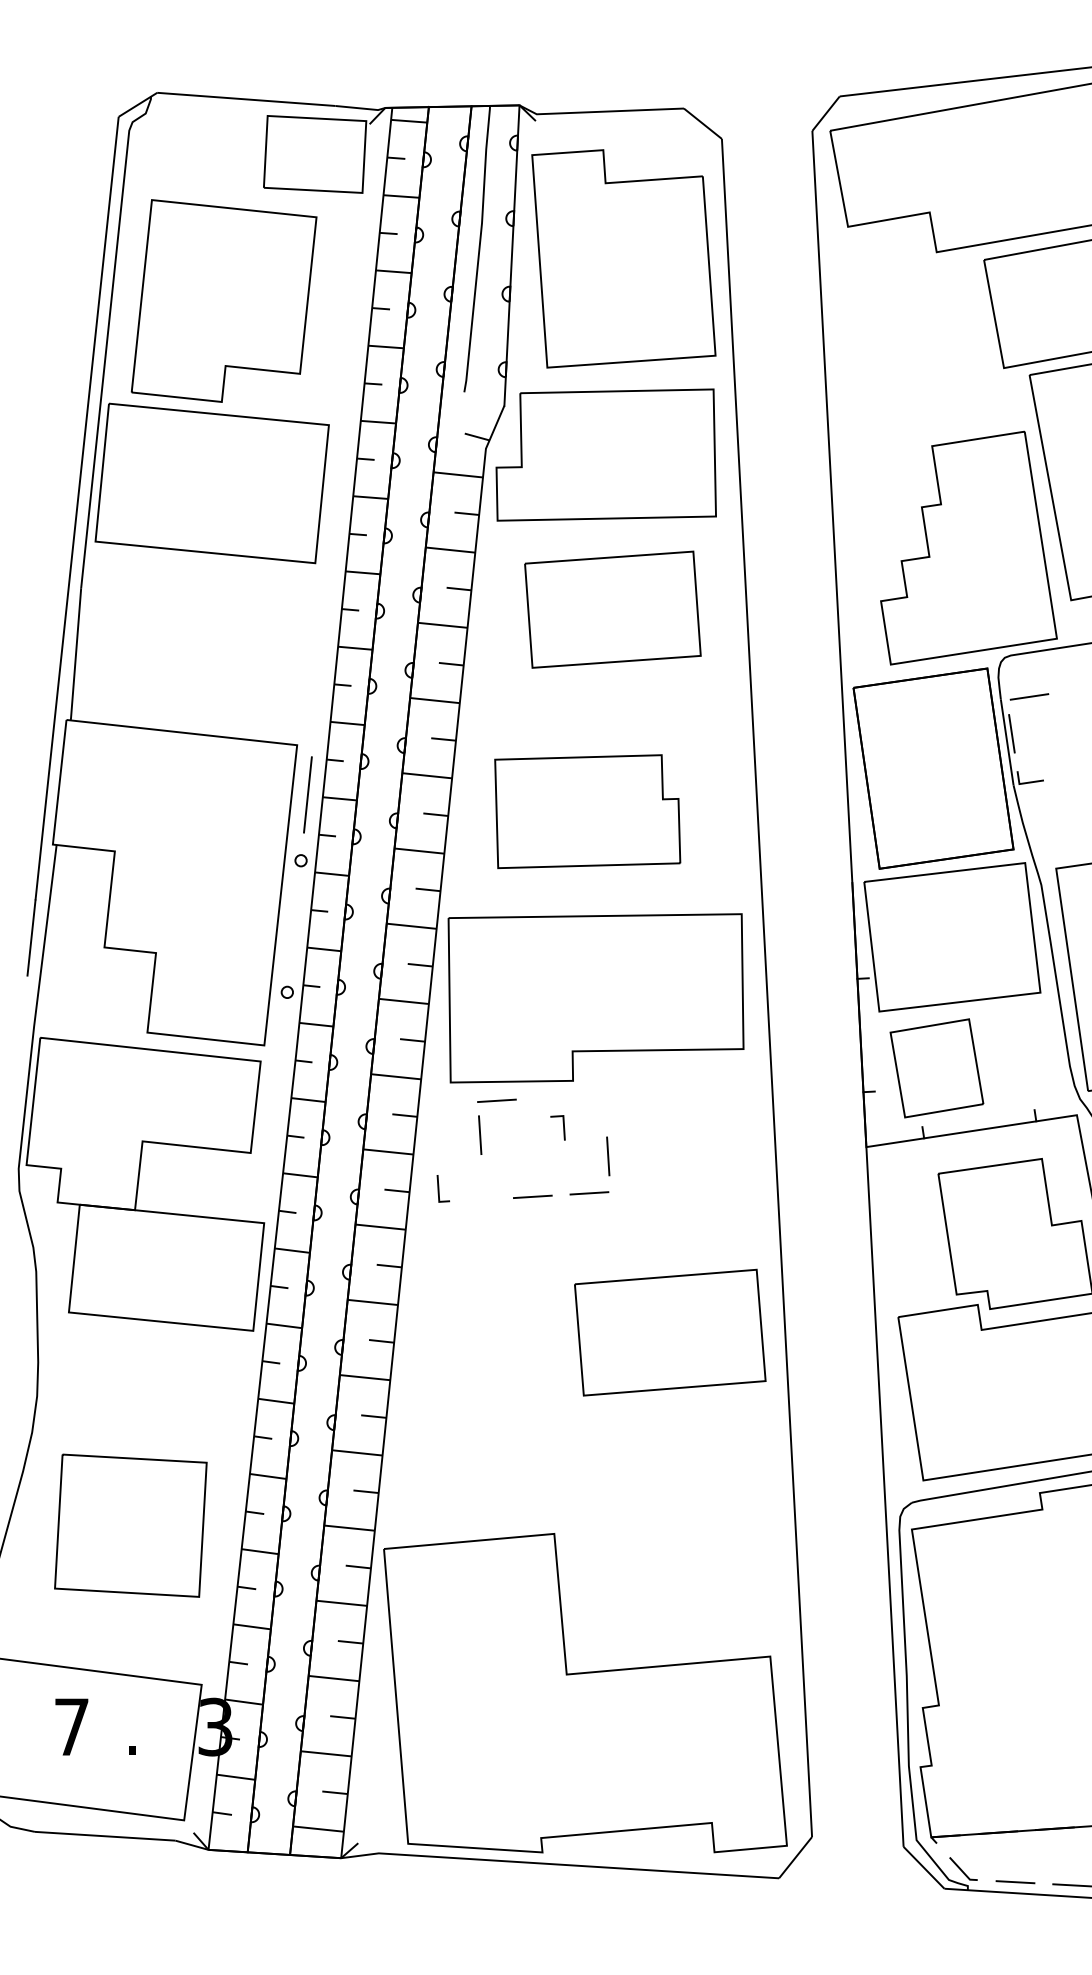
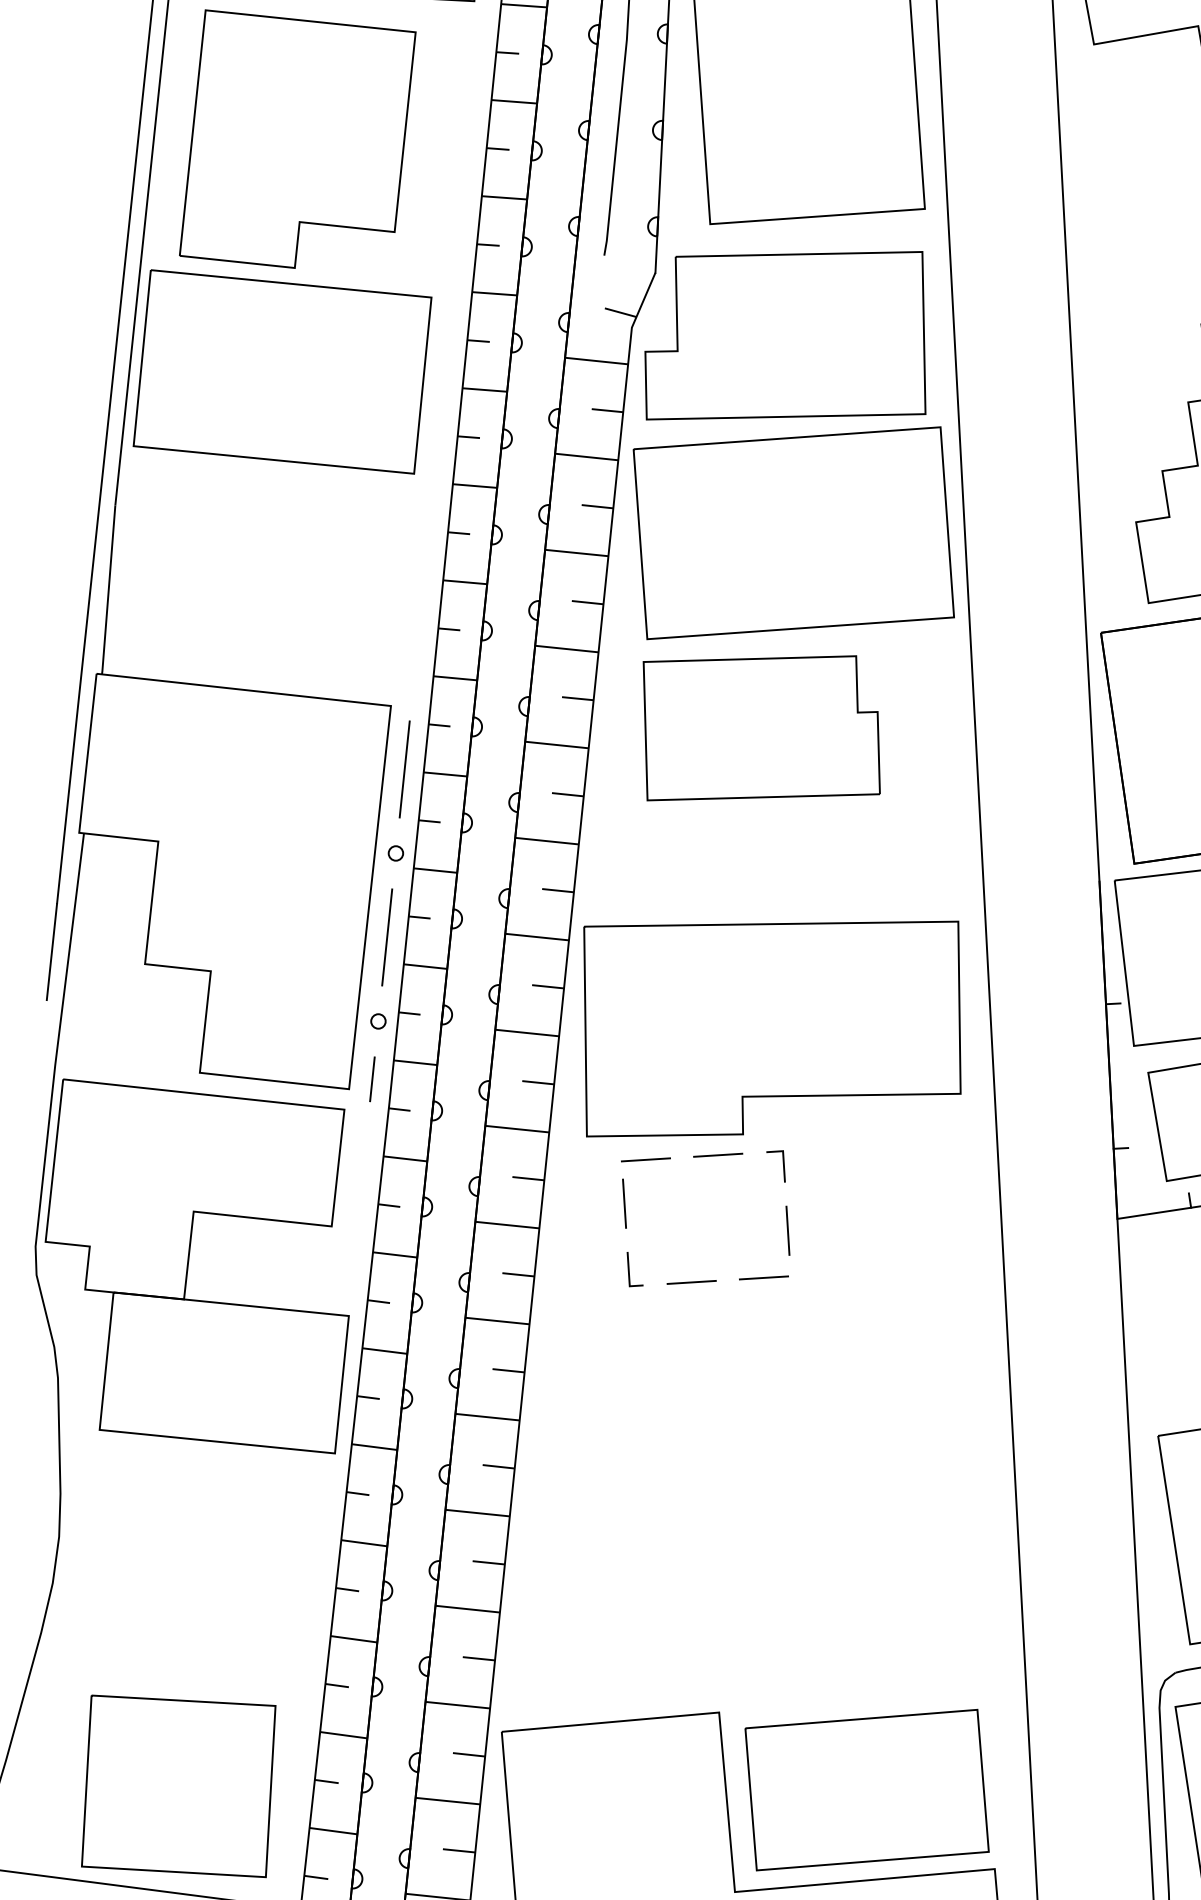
part: (612, 609) -> (793, 532), size x1.43
part: (587, 811) -> (761, 728), moved
line: (294, 926) -> (387, 937), added
line: (282, 1037) -> (372, 1079), added
line: (553, 1097) -> (718, 1155), added
line: (563, 1127) -> (783, 1165), moved
line: (439, 1188) -> (630, 1269), moved
part: (670, 1332) -> (867, 1789), moved
part: (130, 1525) -> (178, 1786), moved

